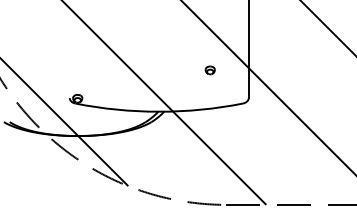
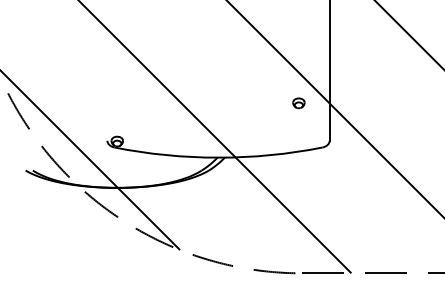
part: (209, 70) -> (298, 103), moved

